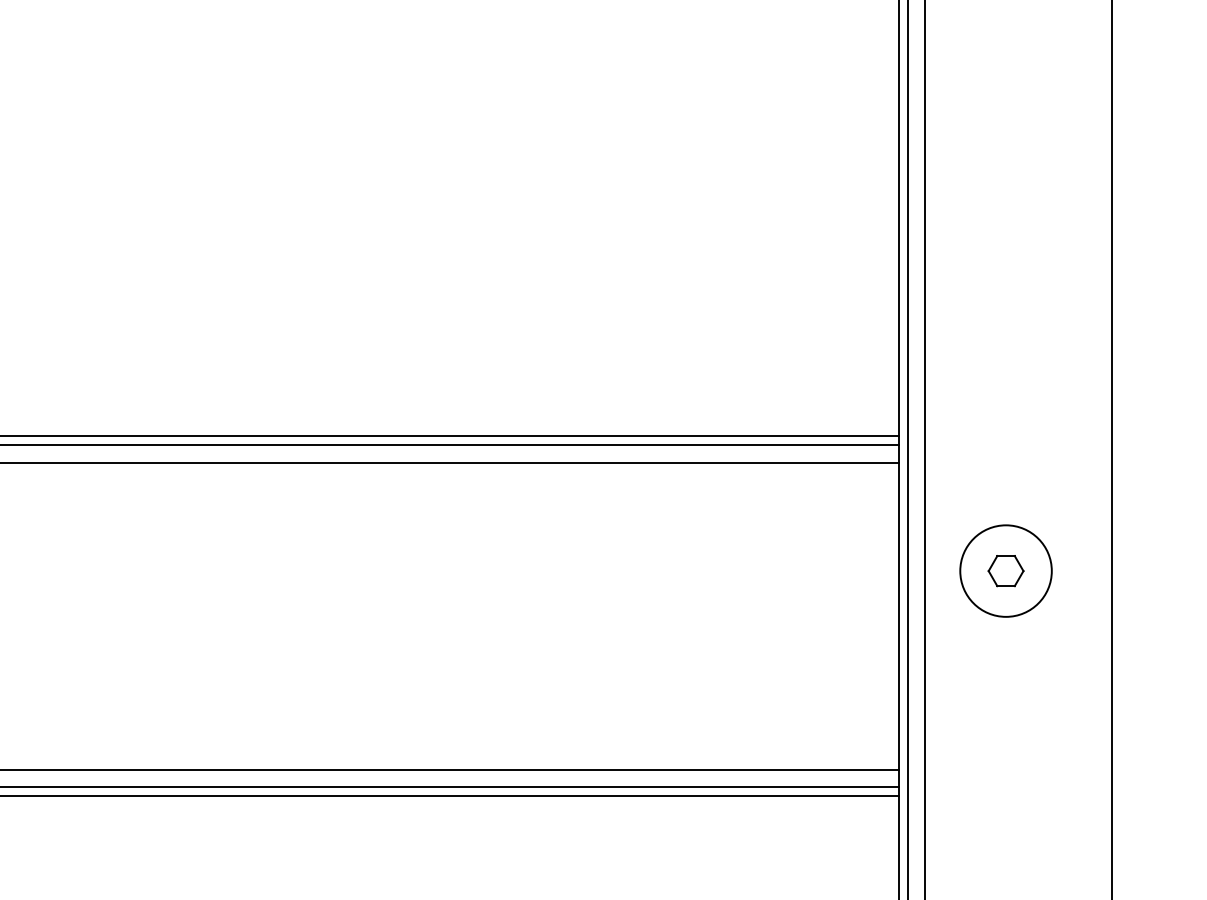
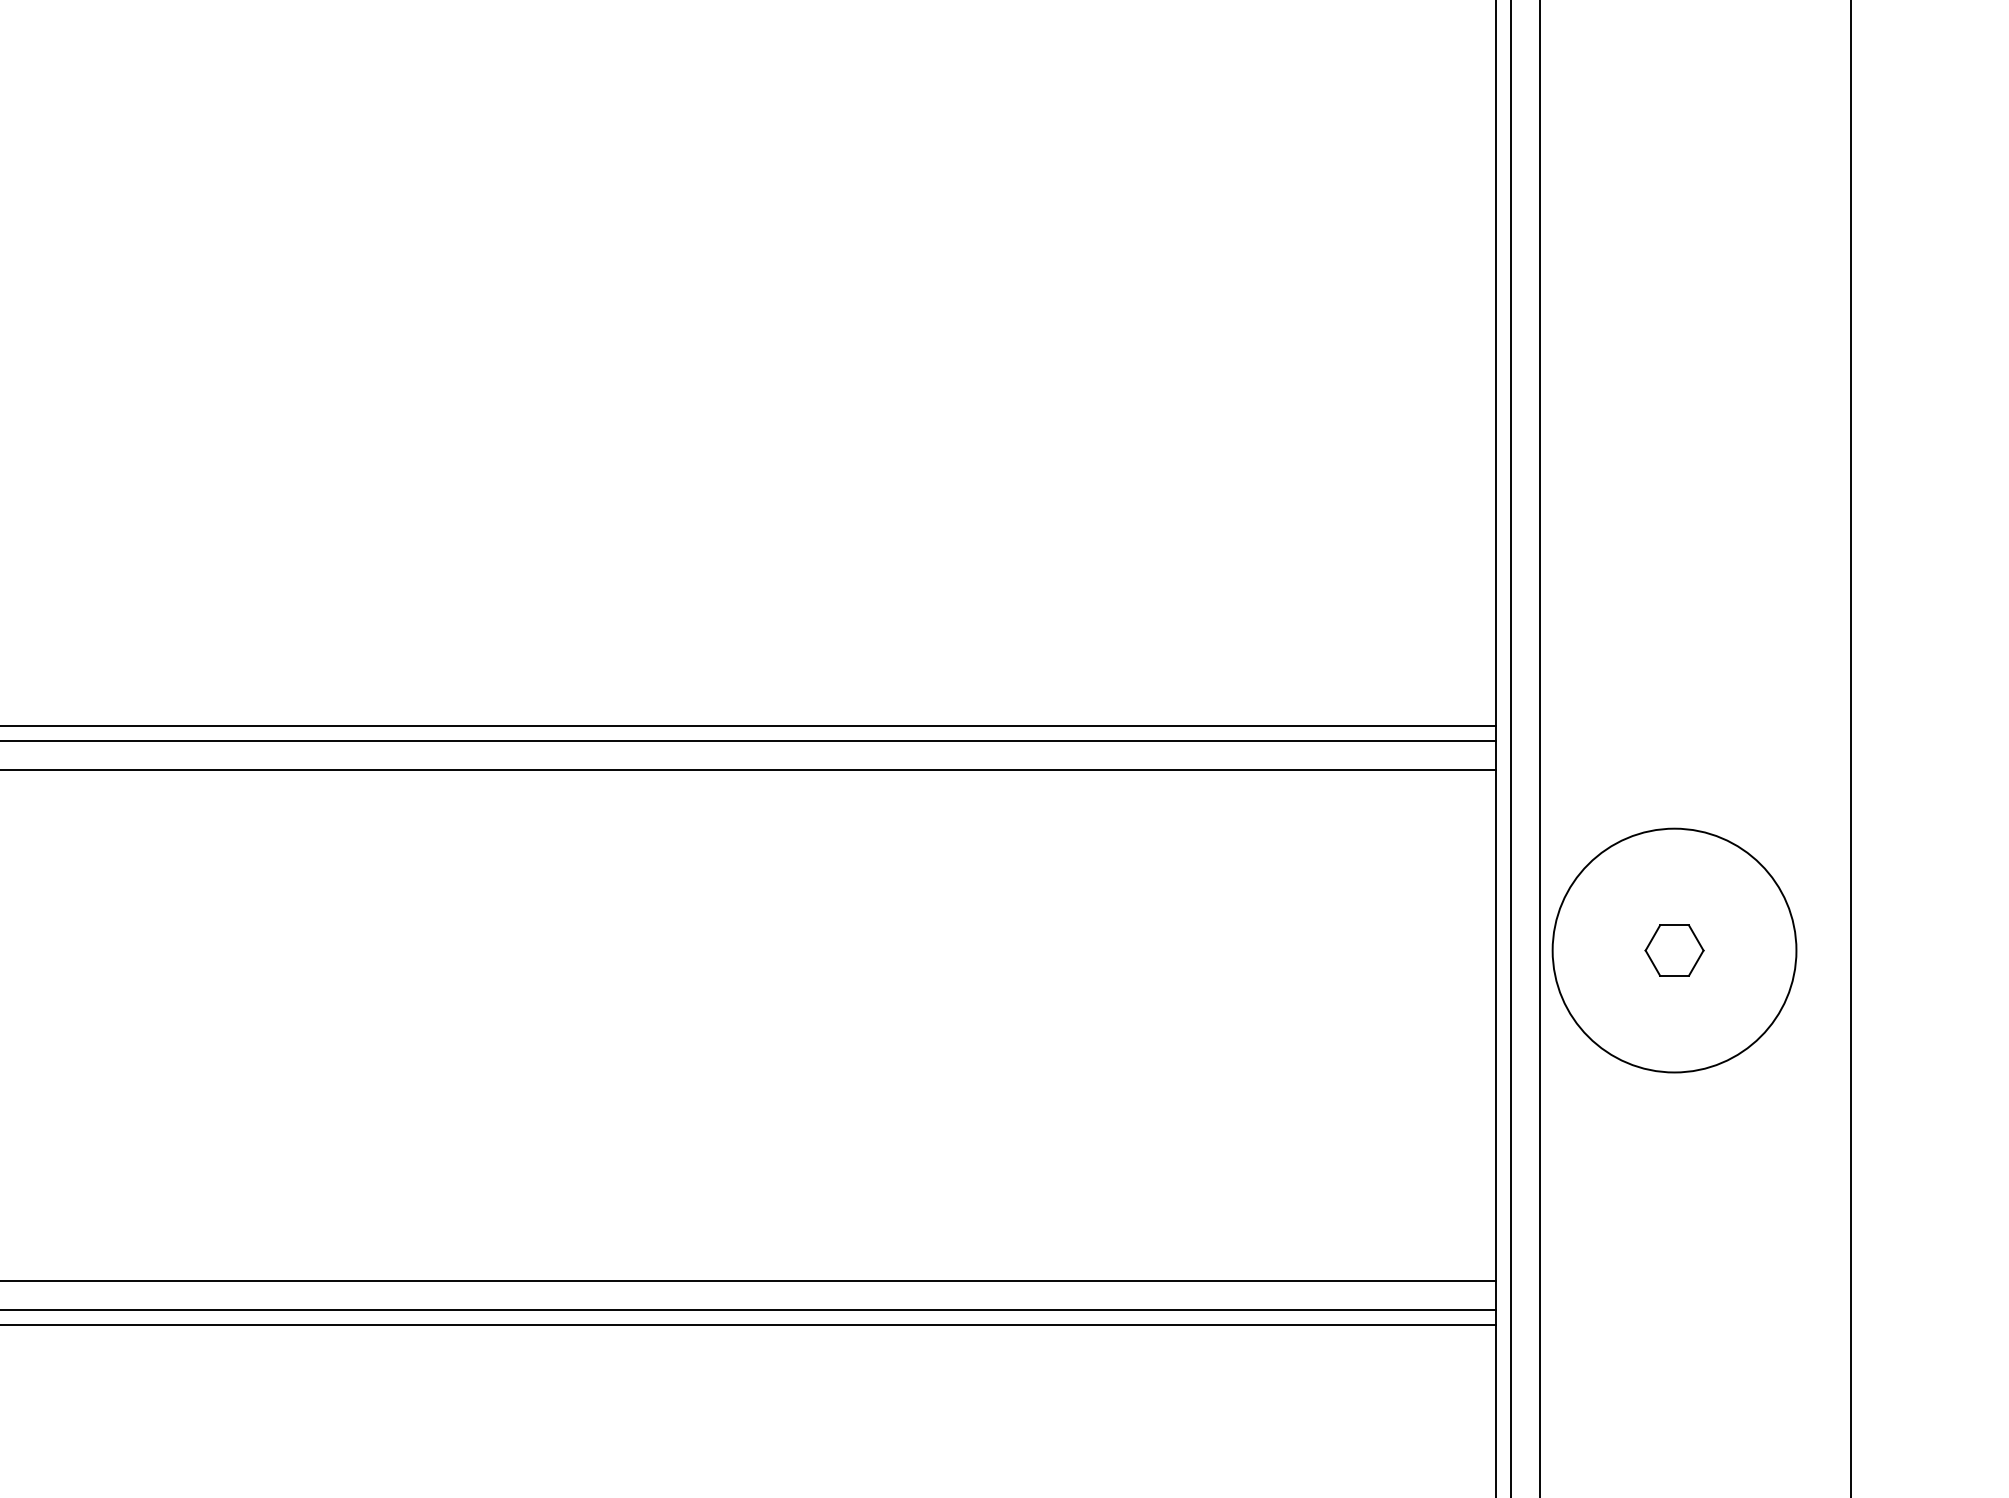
circle: (1005, 570) -> (1673, 949), size x1.6

